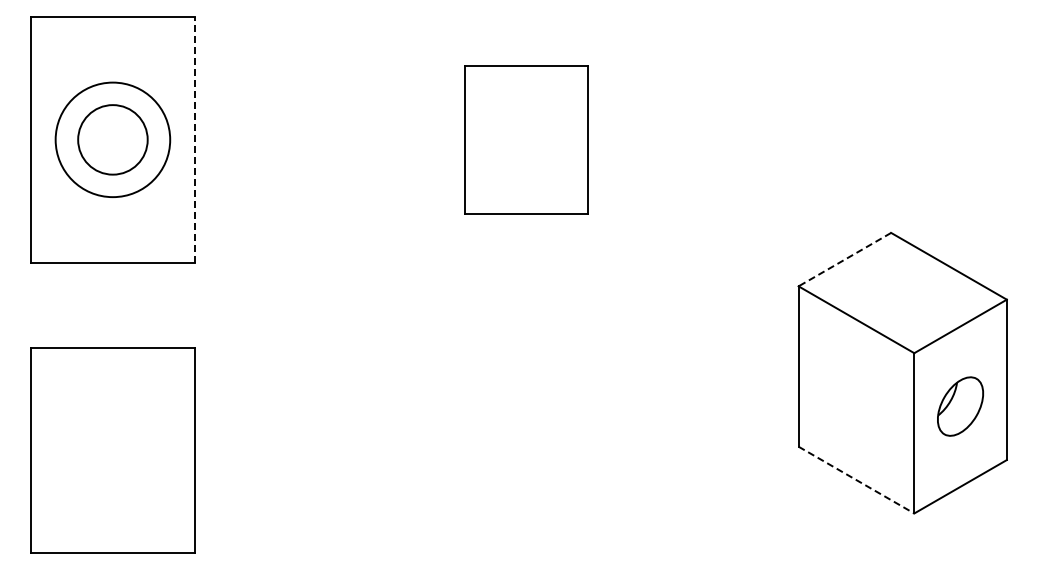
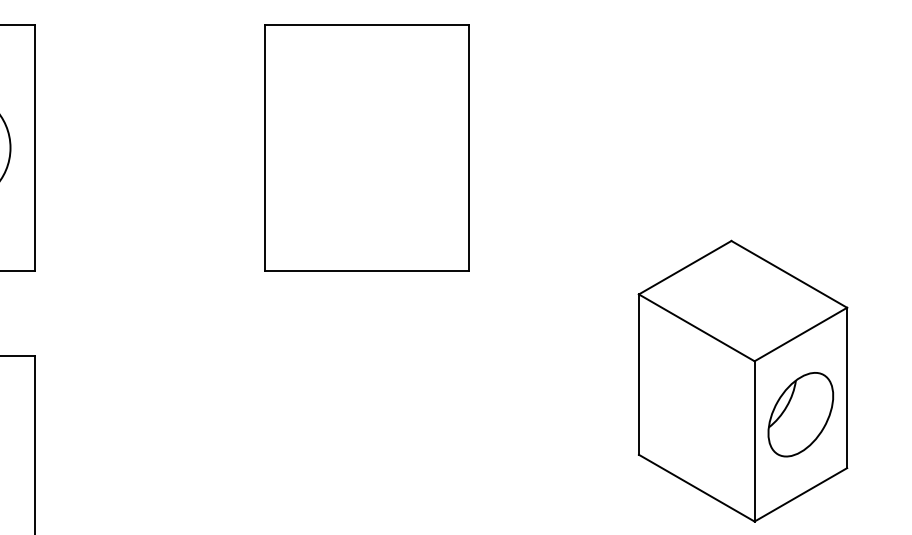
line: (194, 139) -> (34, 147), dashed -> solid
part: (526, 139) -> (366, 147), size x1.67
line: (844, 259) -> (684, 267), dashed -> solid
part: (960, 406) -> (800, 414), size x1.43
line: (856, 480) -> (696, 488), dashed -> solid

